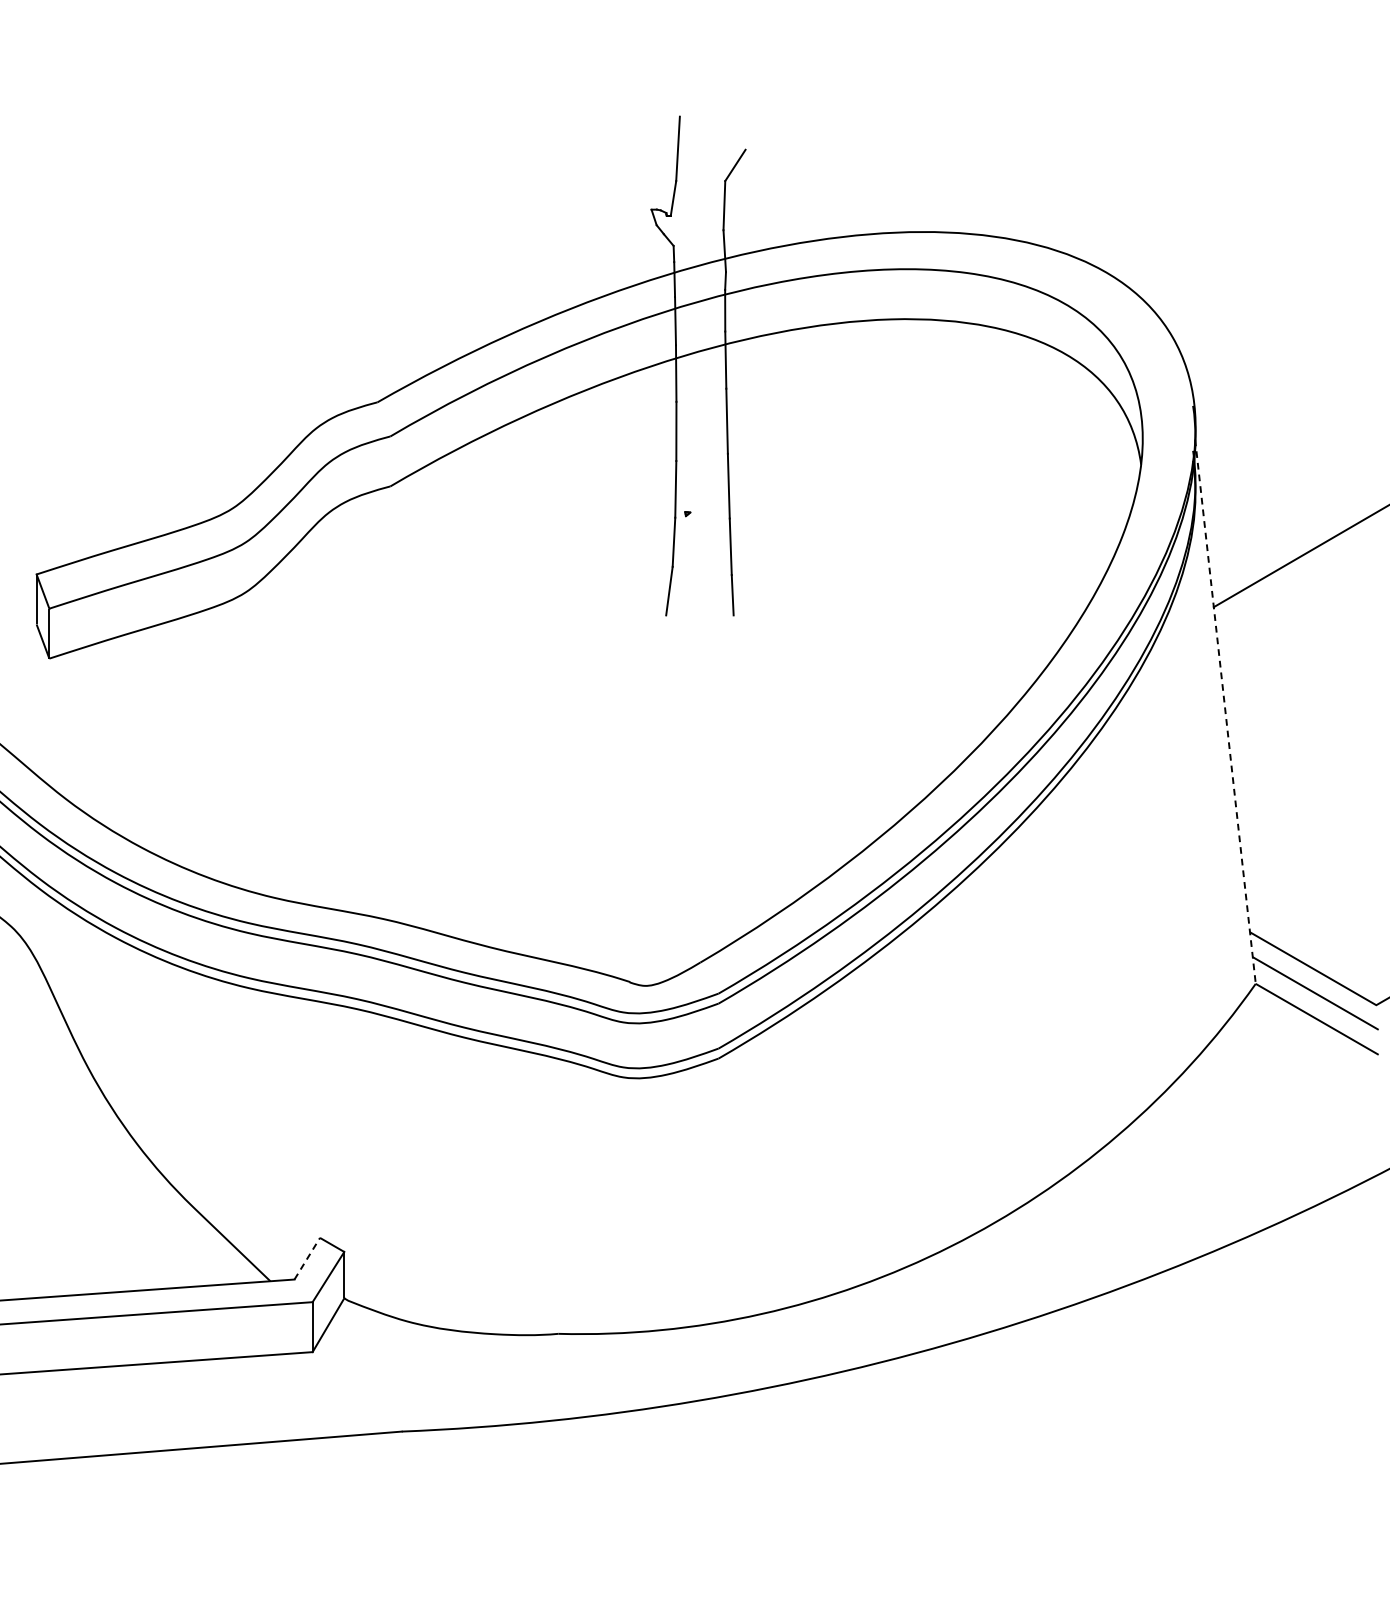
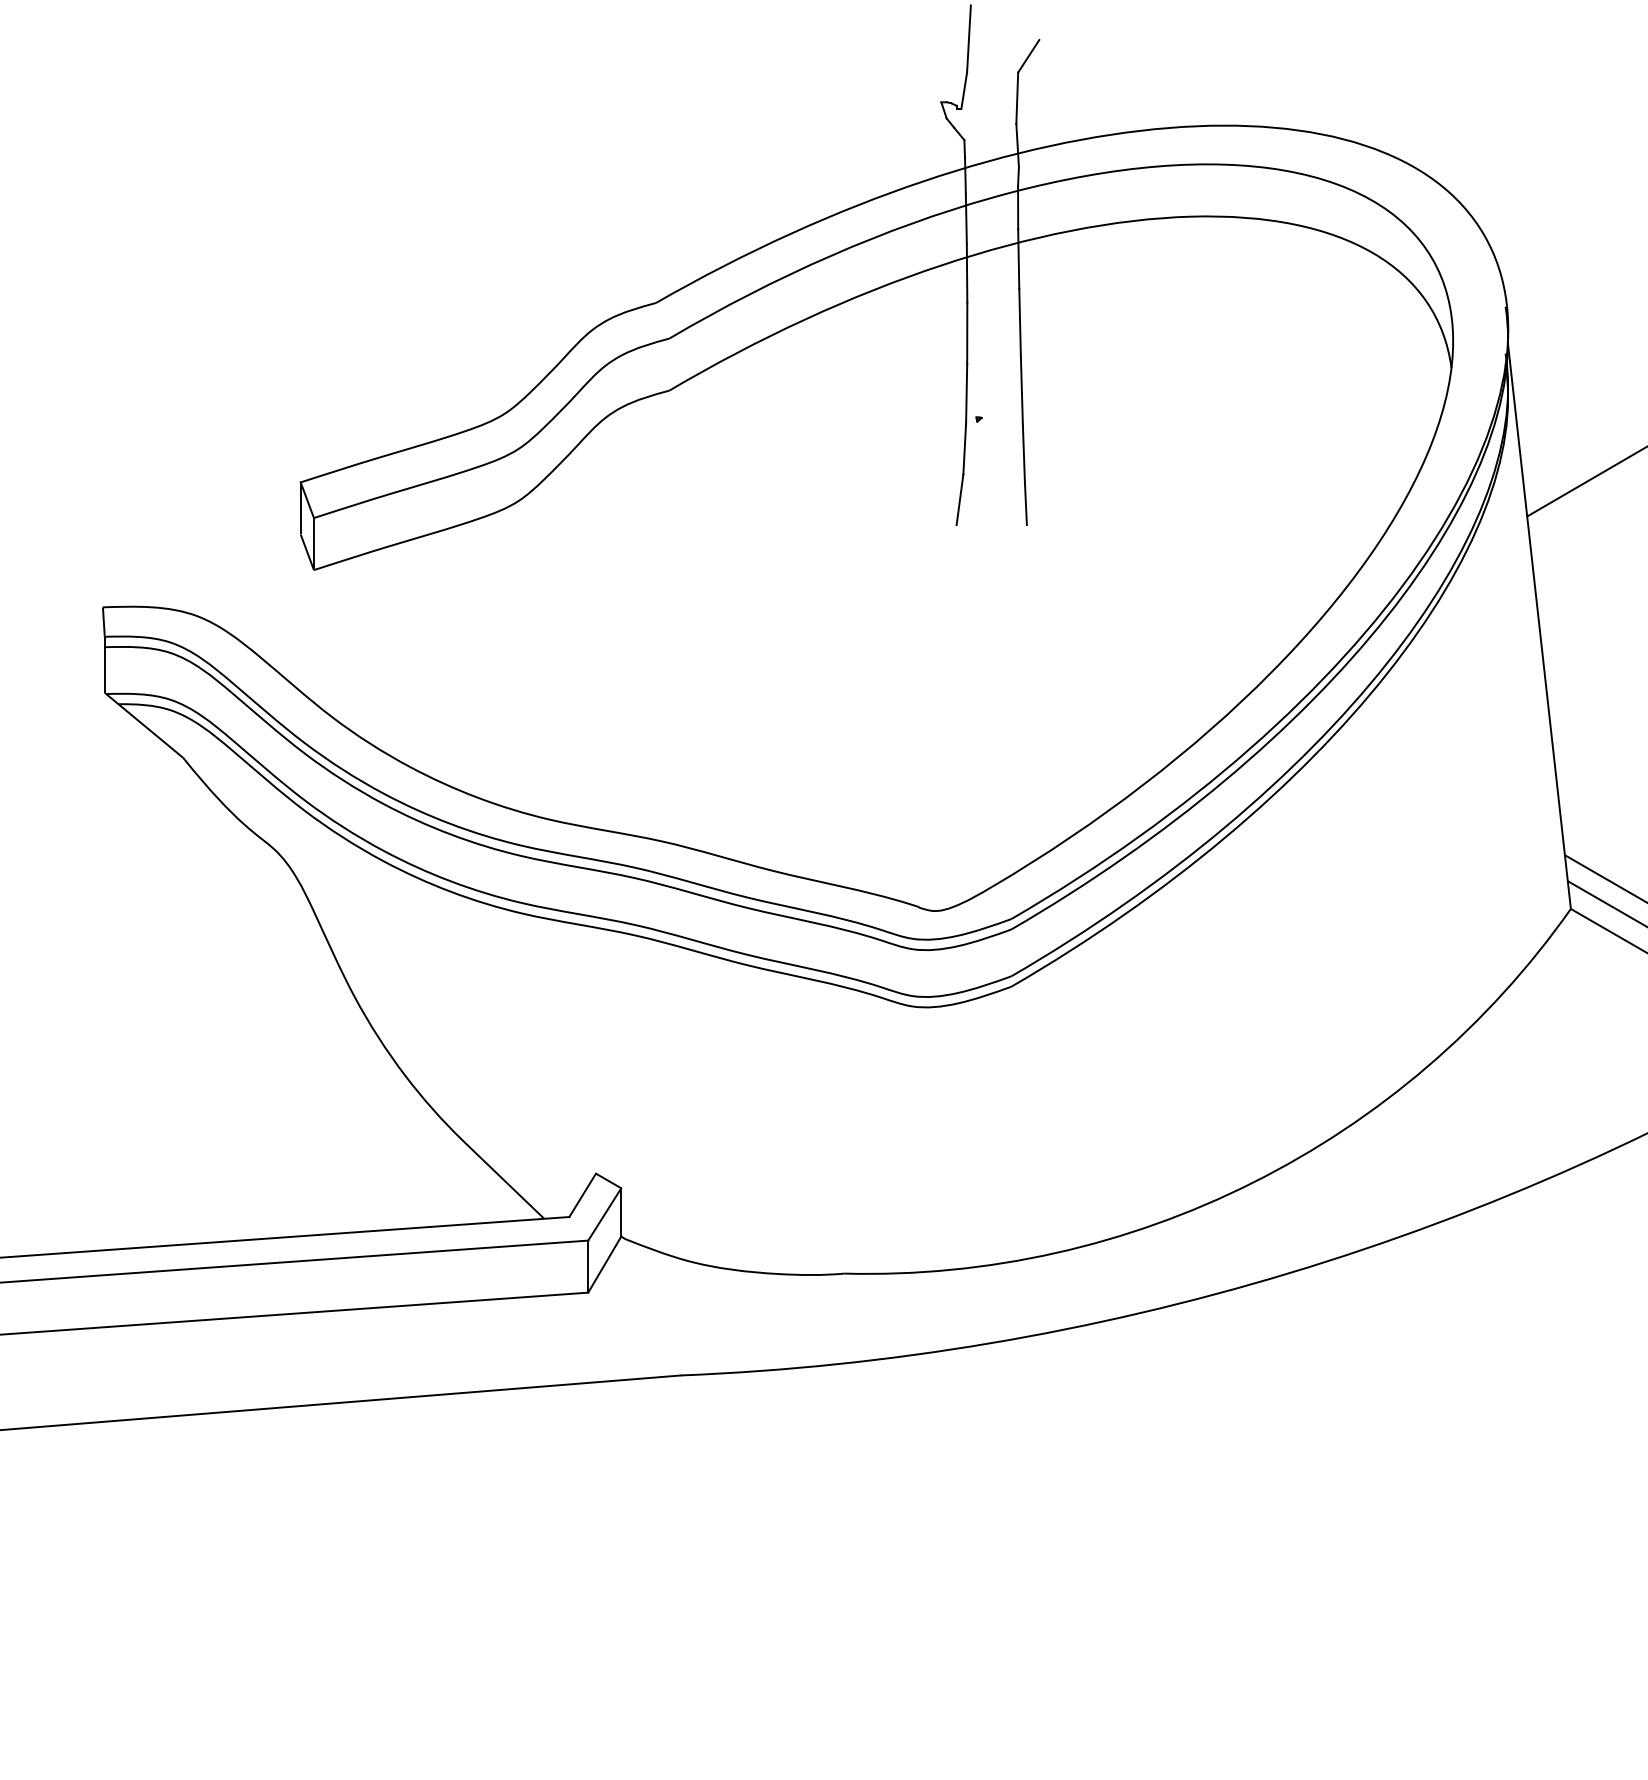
line: (1225, 711) -> (1539, 625), dashed -> solid
line: (307, 1257) -> (582, 1194), dashed -> solid

